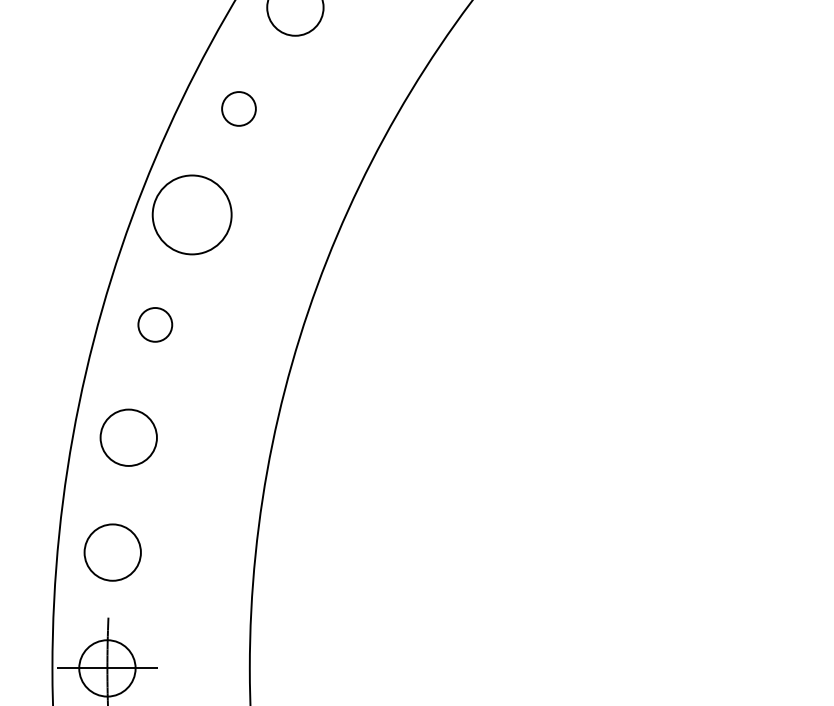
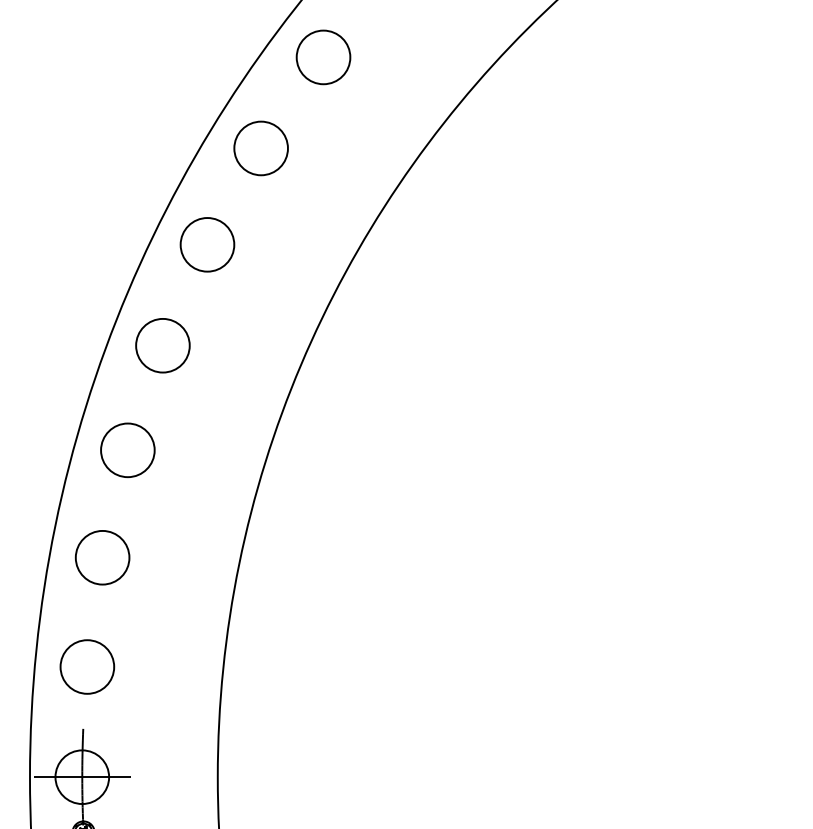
circle: (239, 108) -> (207, 244), size x1.67
circle: (191, 214) -> (162, 345), size x0.71
circle: (154, 325) -> (127, 450), size x1.67

